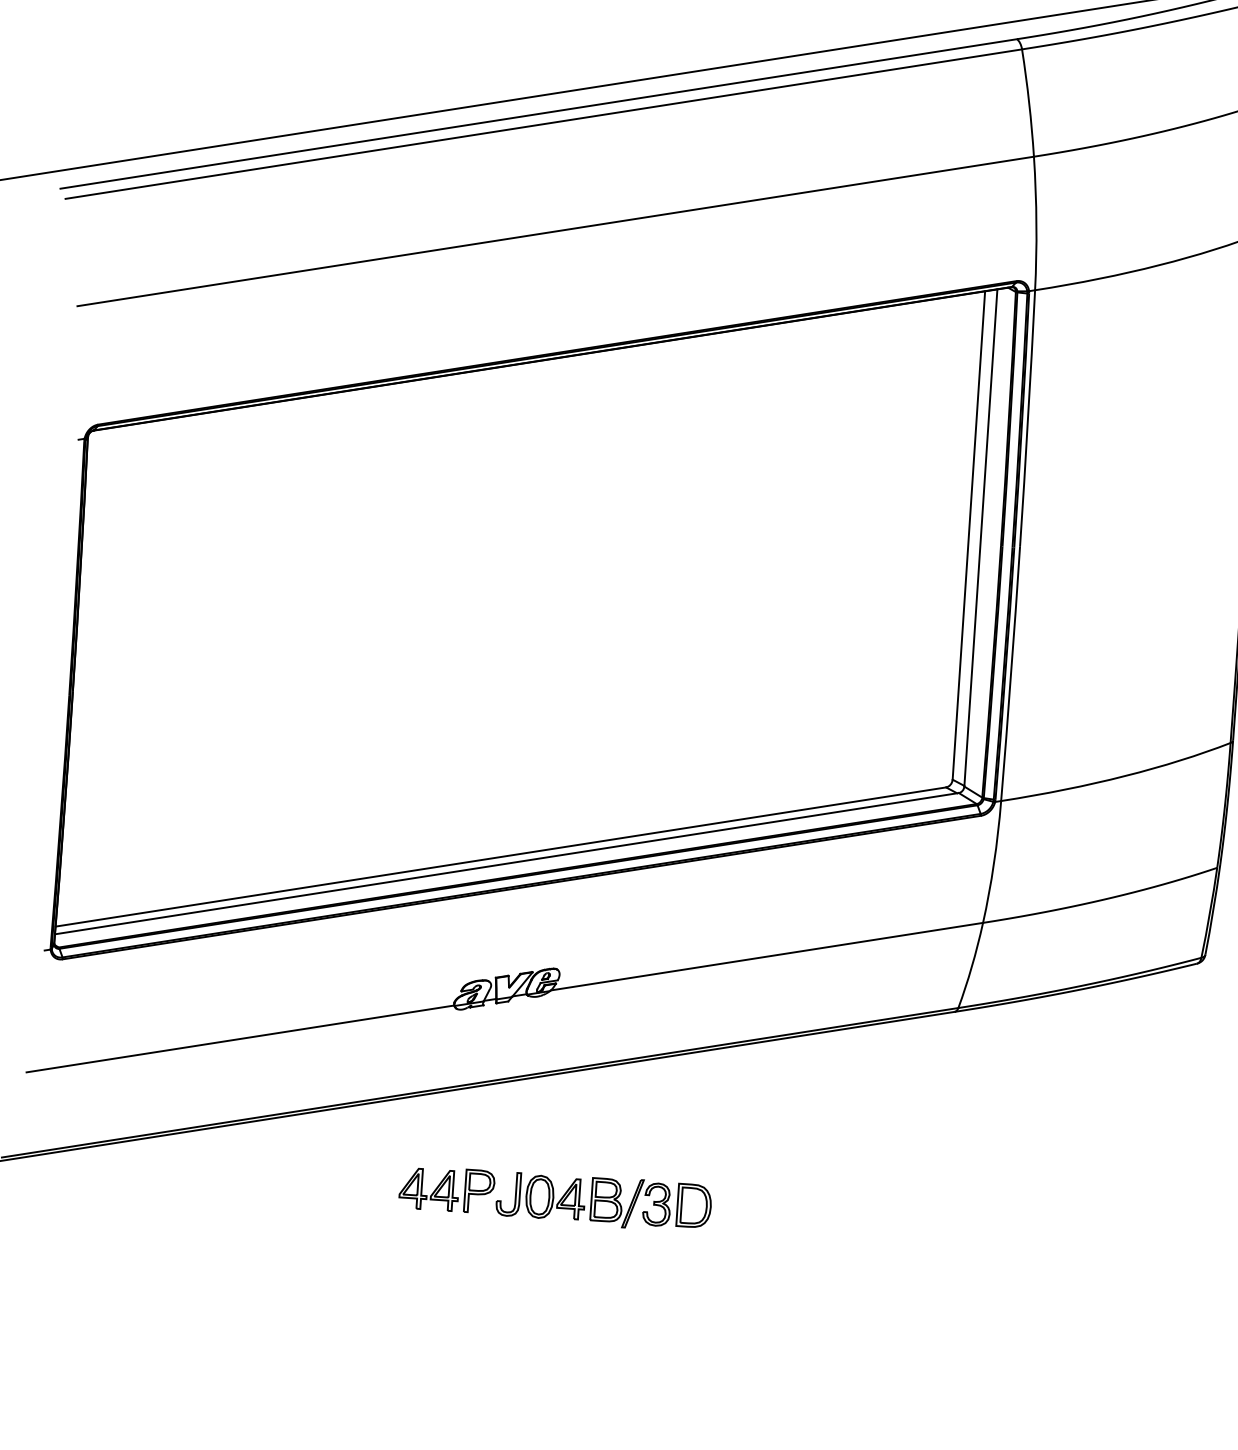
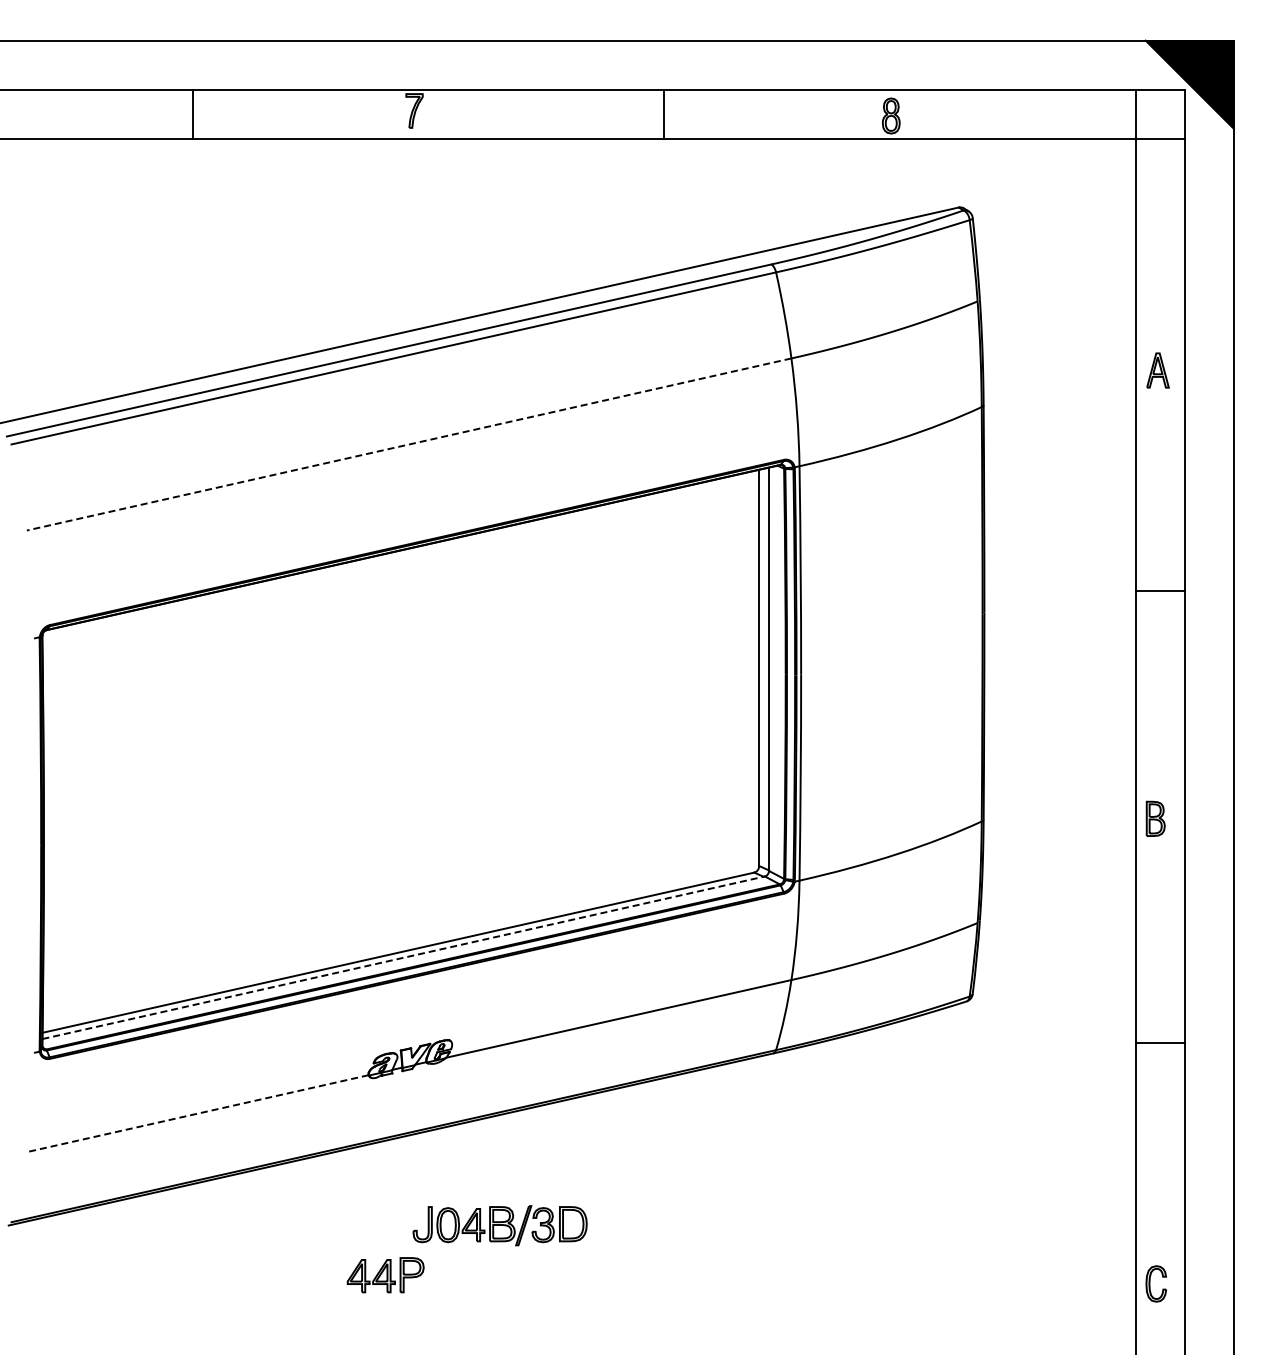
line: (556, 231) -> (409, 444), solid -> dashed
line: (507, 863) -> (404, 957), solid -> dashed
line: (240, 1038) -> (197, 1113), solid -> dashed
part: (446, 1189) -> (385, 1275), moved

